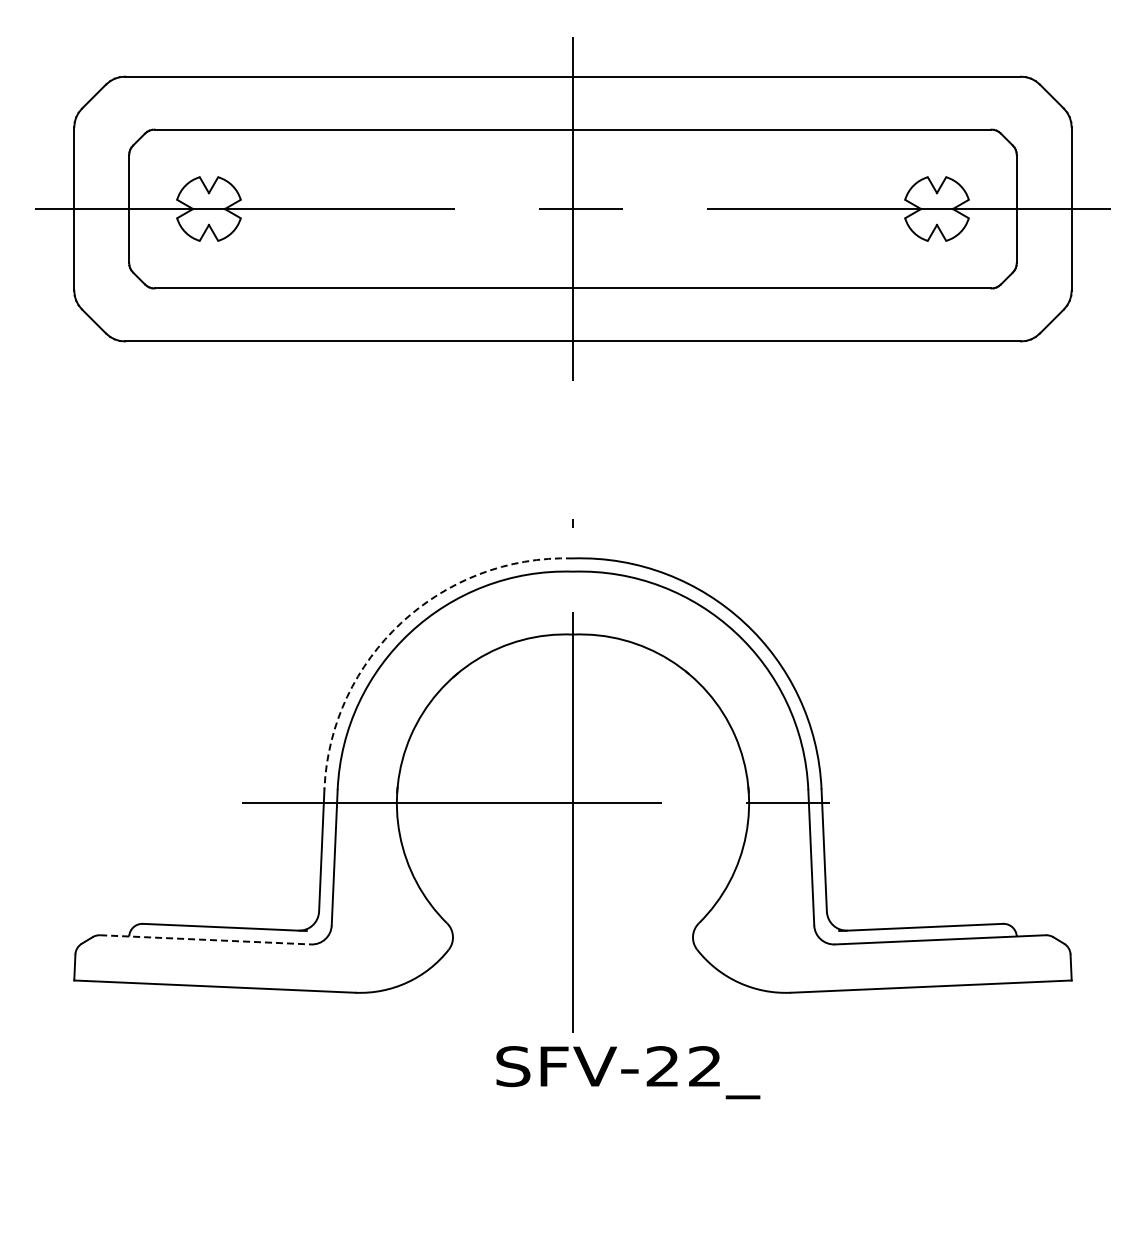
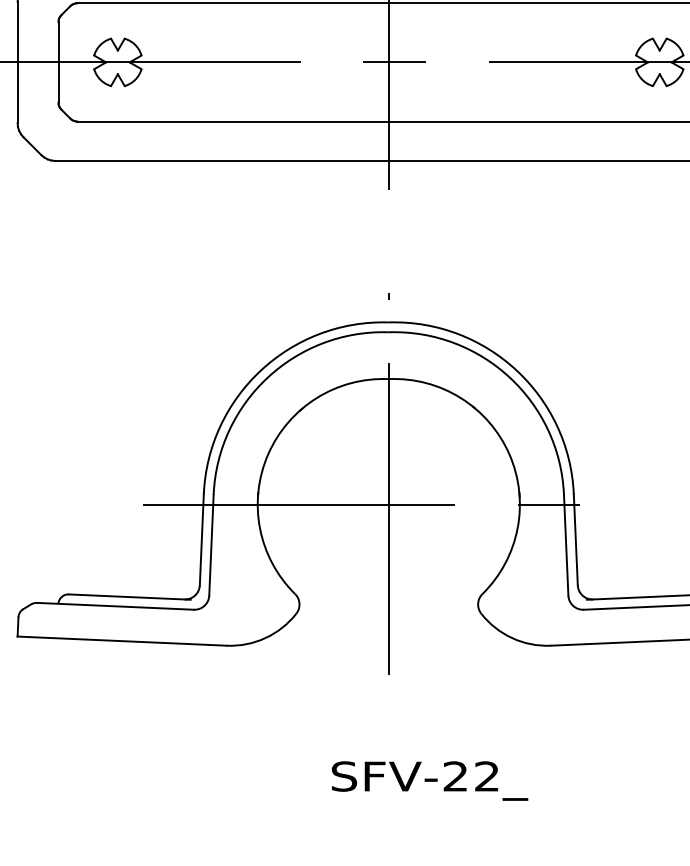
arc: (401, 622) -> (261, 370), dashed -> solid
line: (205, 939) -> (115, 606), dashed -> solid
text: (628, 1072) -> (430, 780), moved

